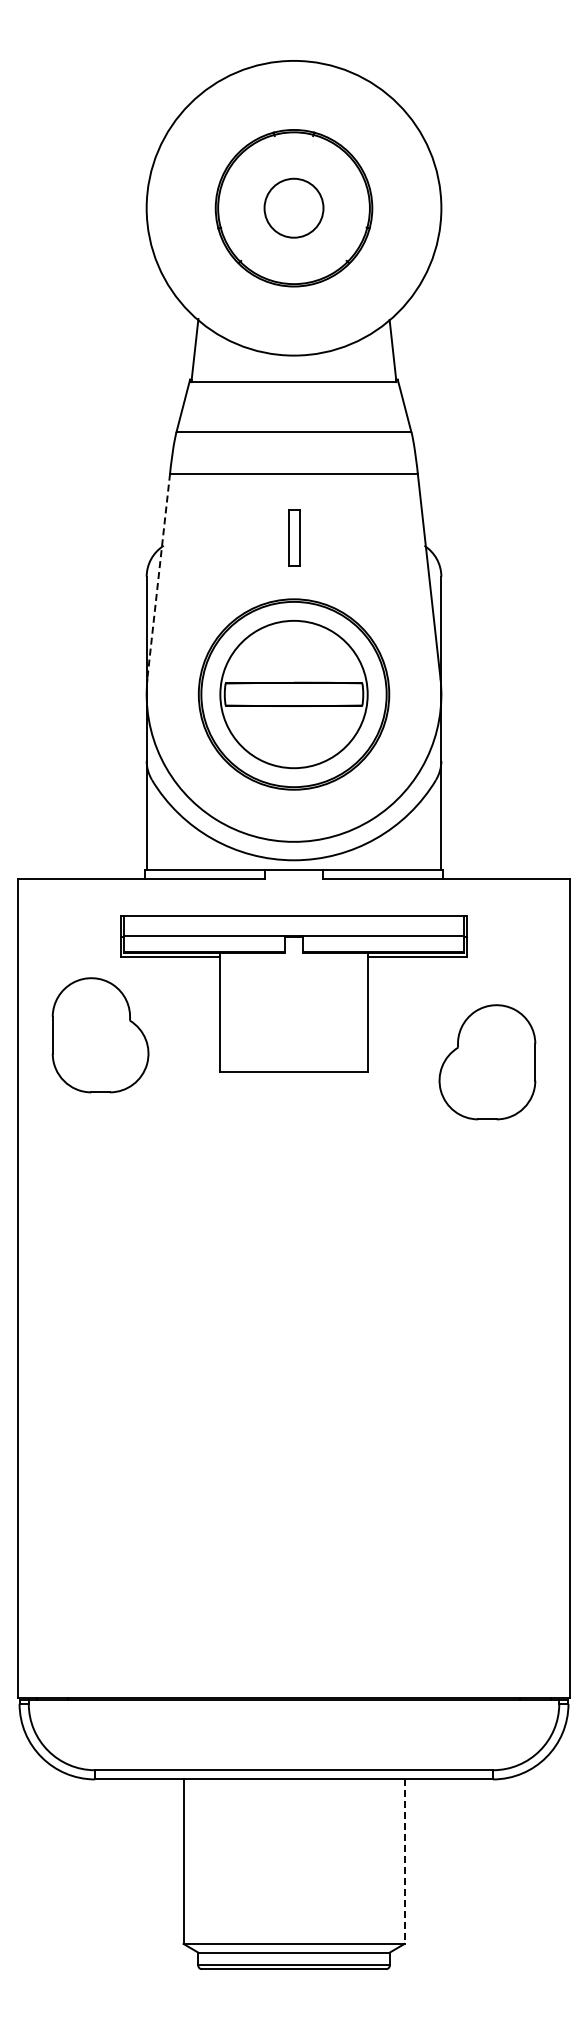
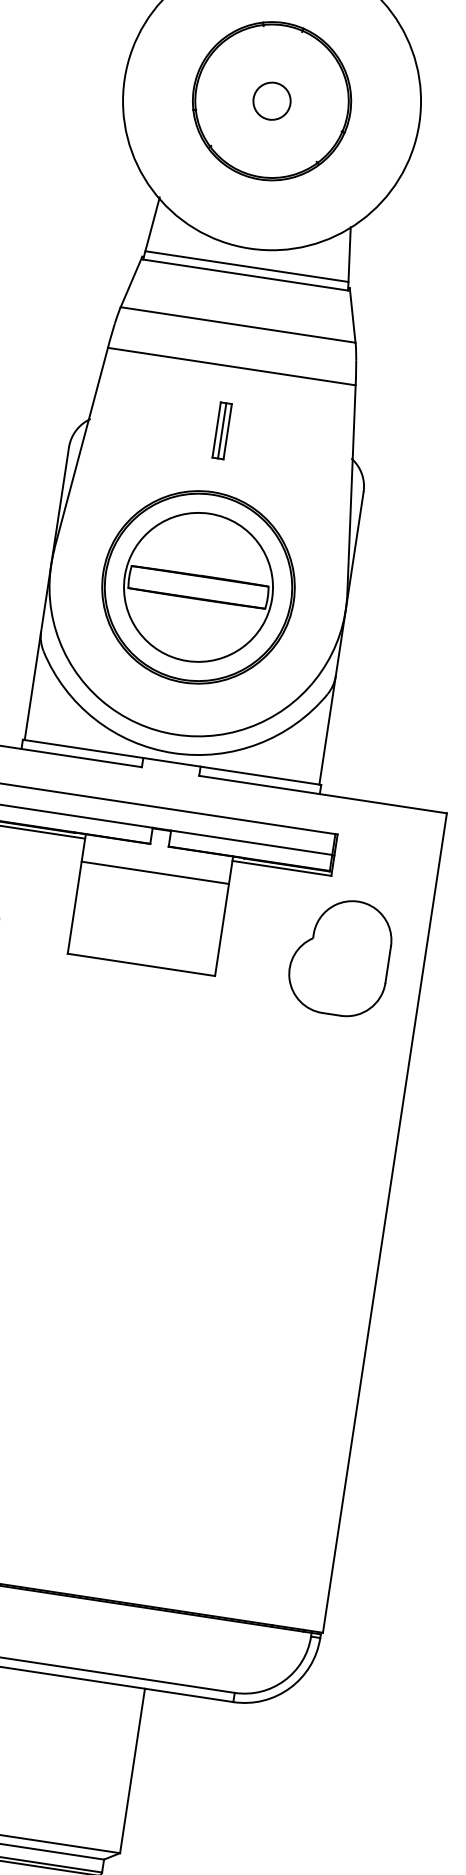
circle: (293, 207) -> (271, 100), size x0.62
line: (293, 373) -> (246, 266), added
line: (294, 537) -> (222, 430), added
line: (158, 576) -> (80, 448), dashed -> solid
line: (293, 980) -> (154, 873), added
part: (487, 1062) -> (340, 957), moved
line: (404, 1862) -> (132, 1771), dashed -> solid

